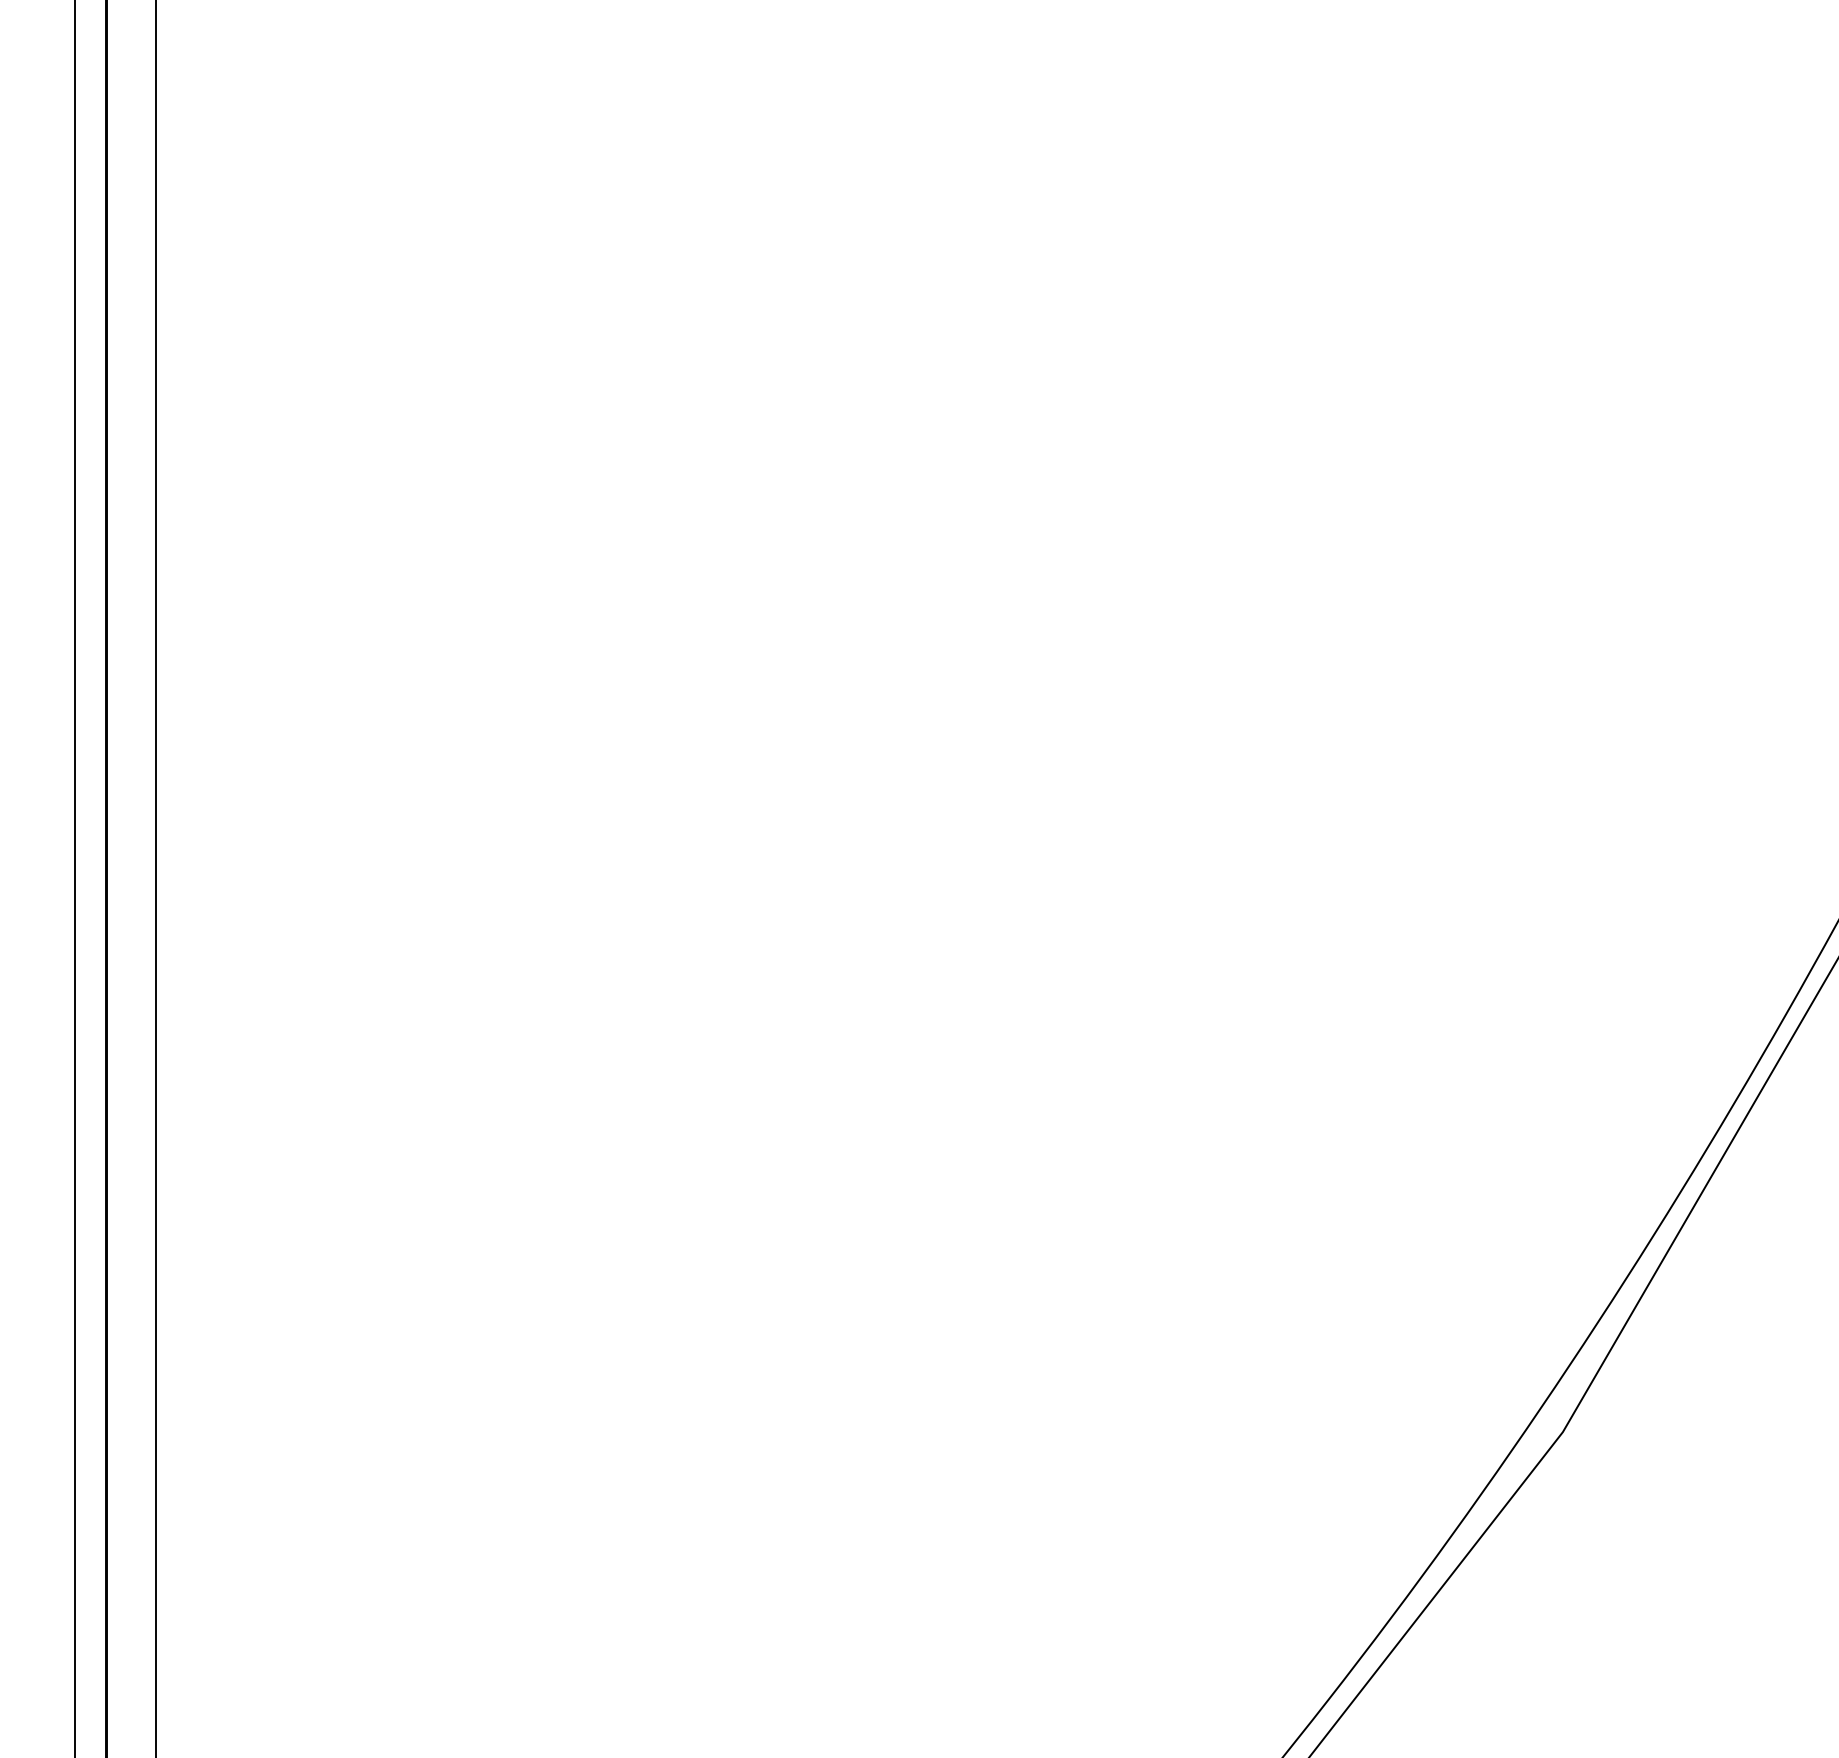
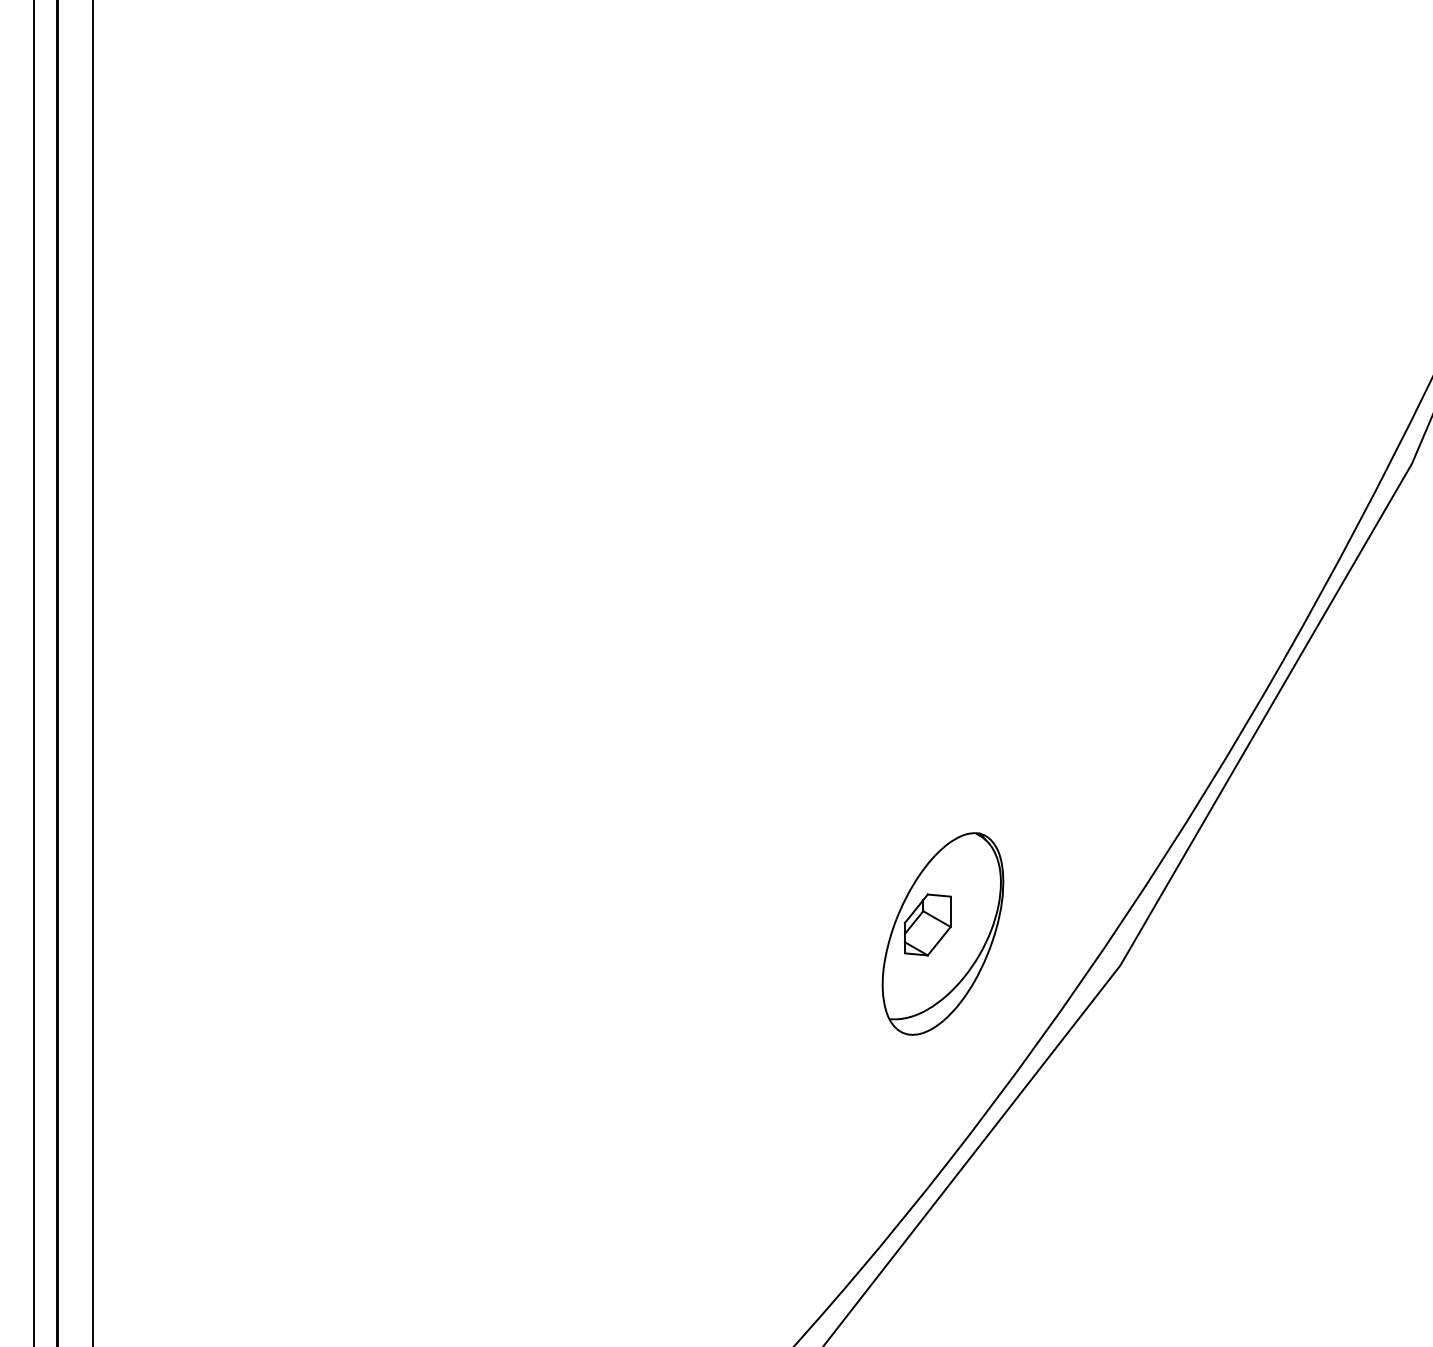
part: (1319, 1388) -> (942, 933), added

